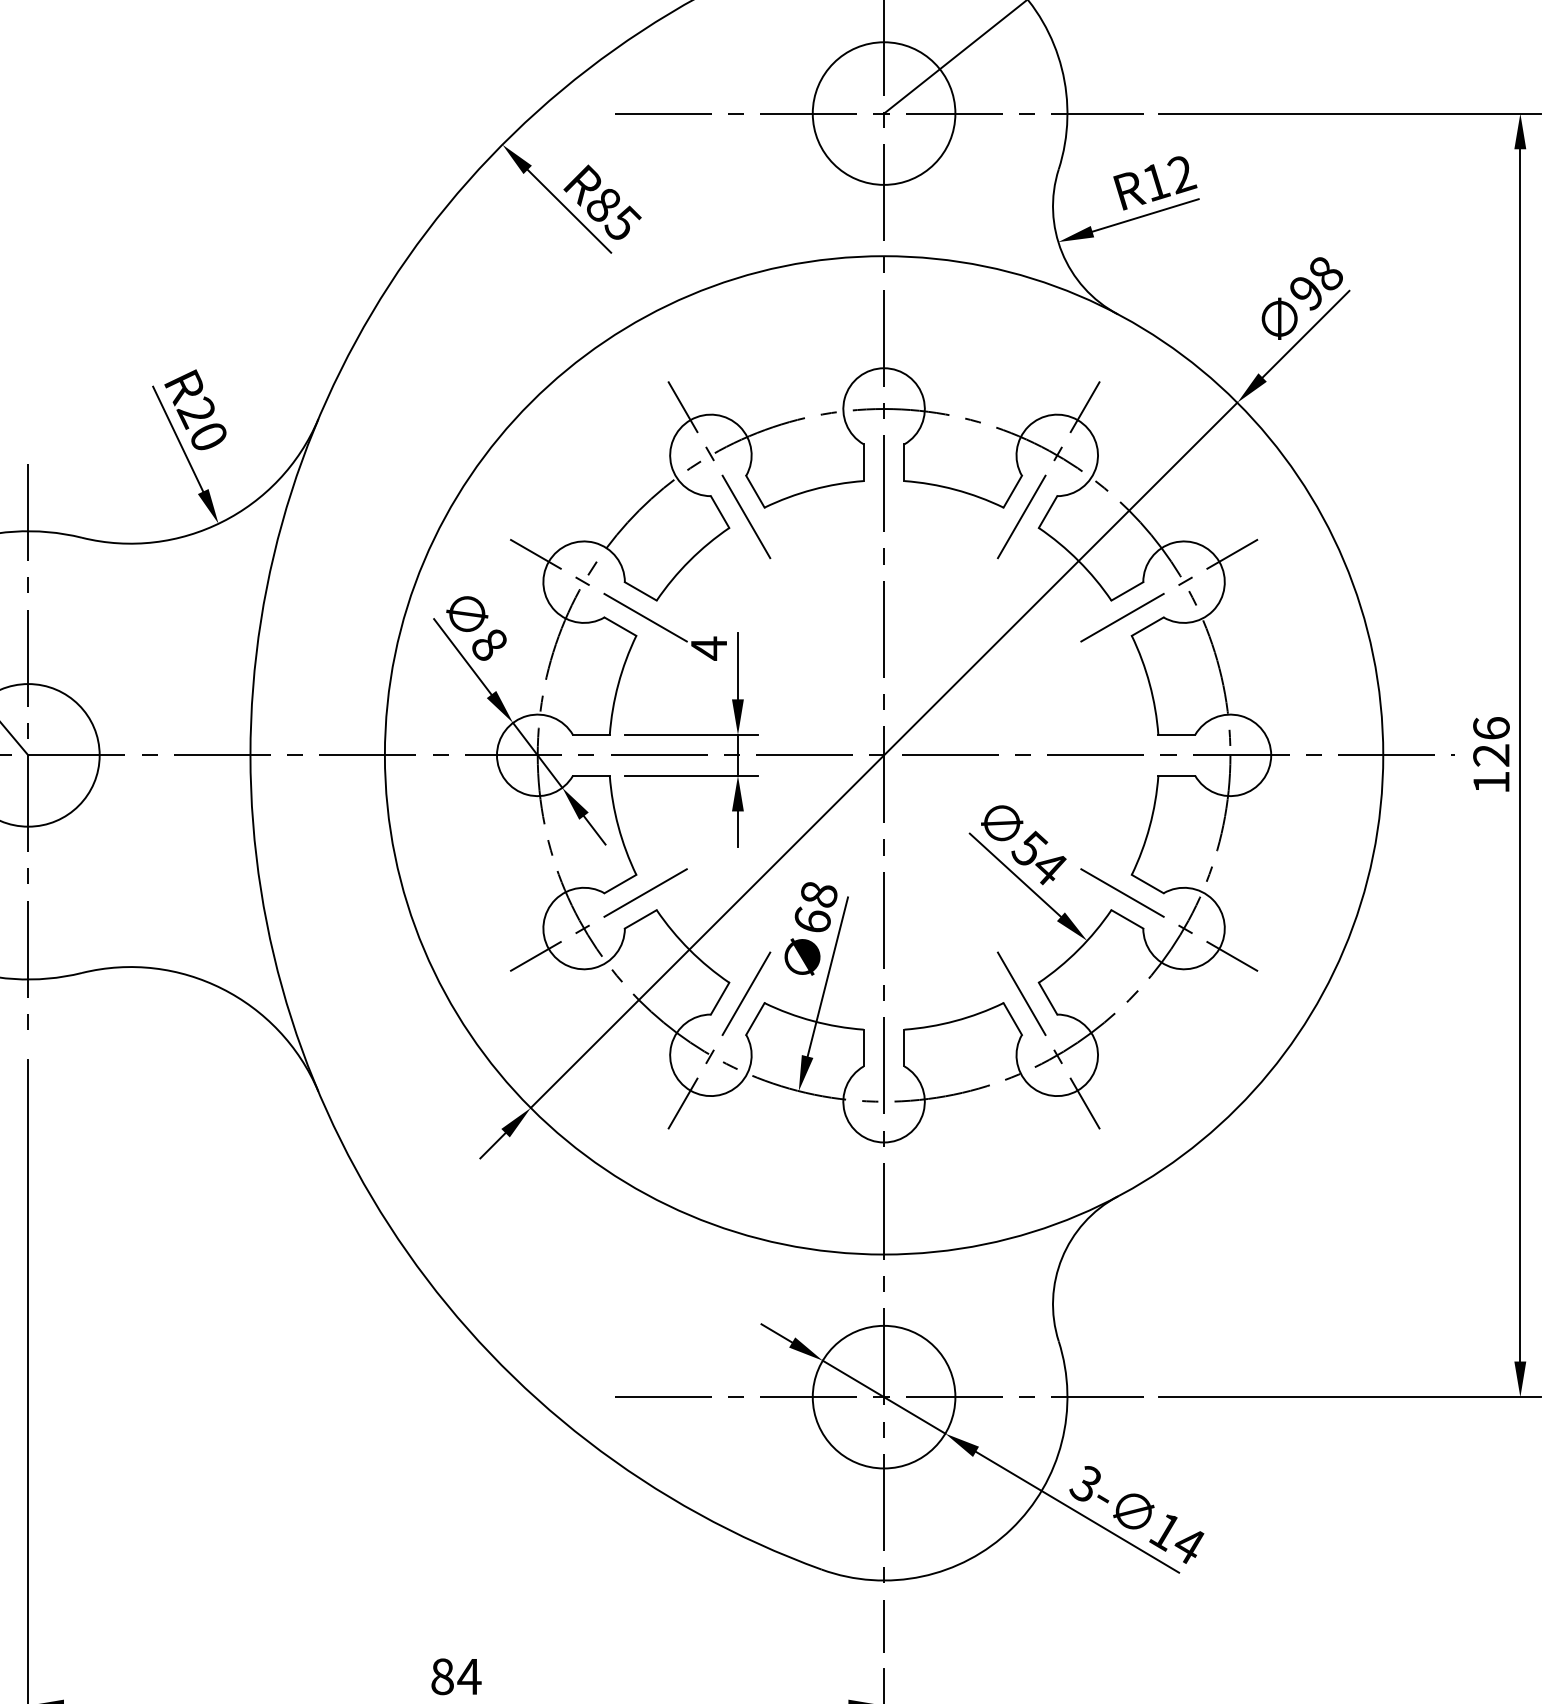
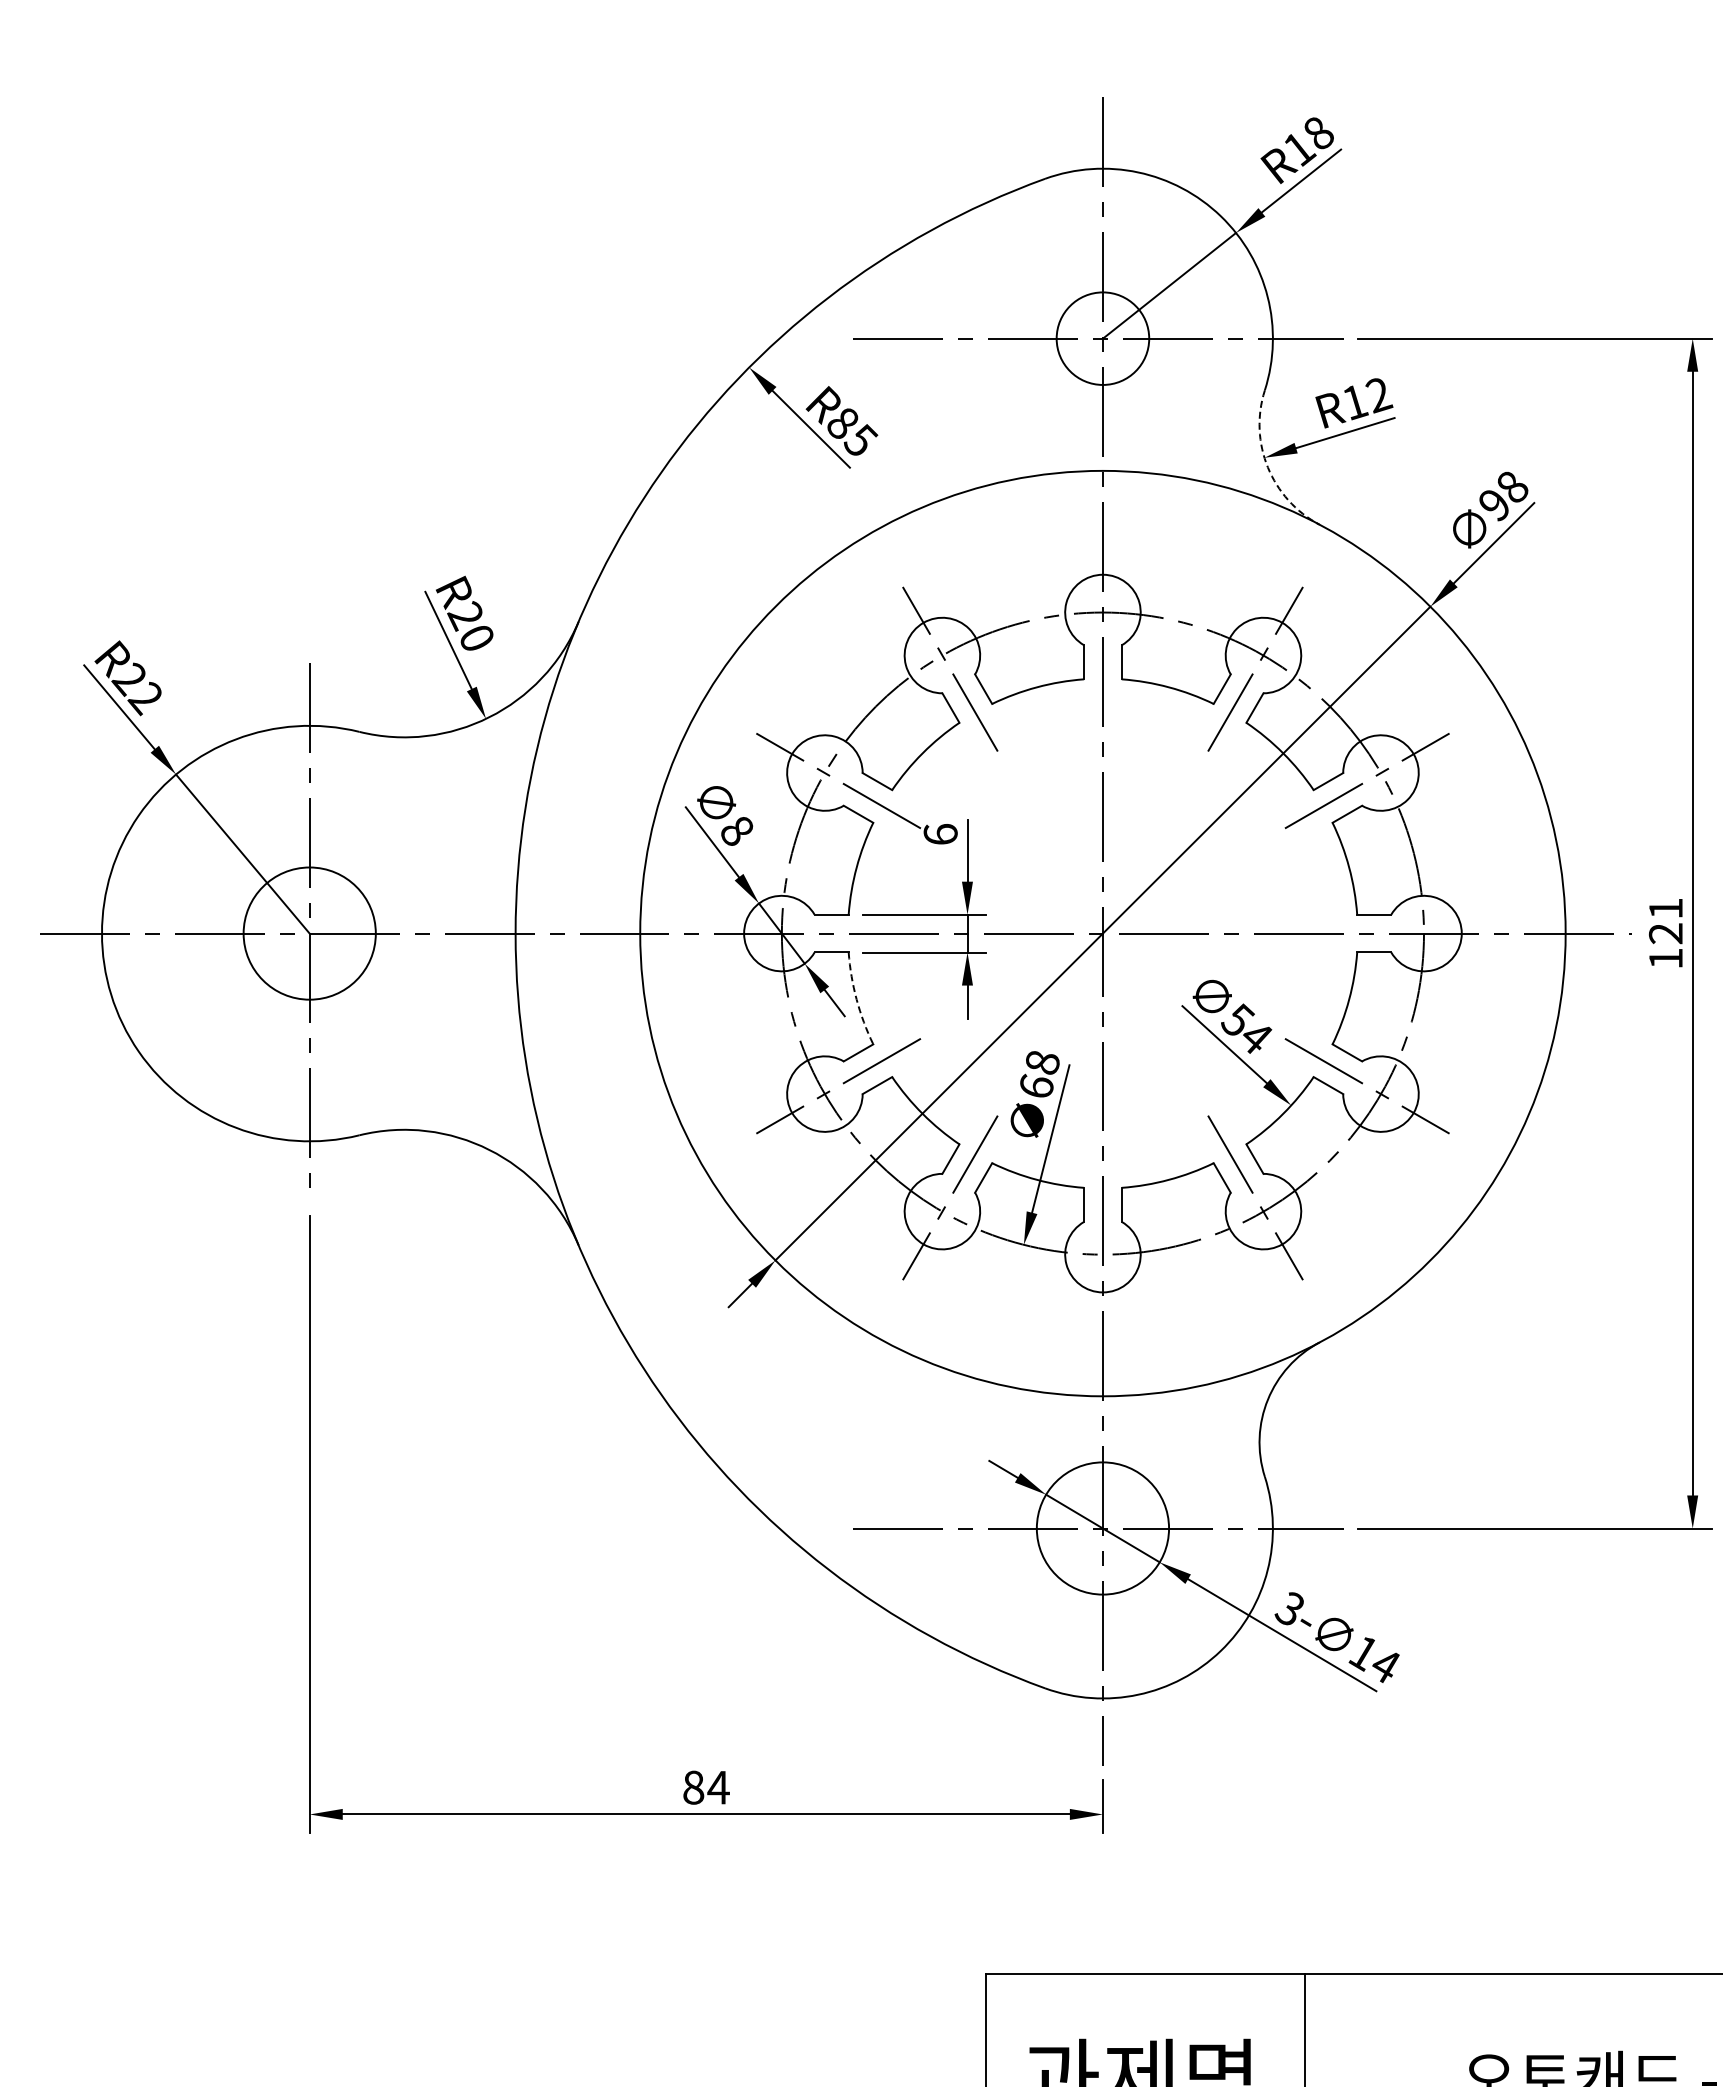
circle: (883, 113) -> (1102, 338), size x0.7
arc: (1061, 252) -> (1267, 467), solid -> dashed
text: (708, 648) -> (940, 834), 4 -> 6
text: (1490, 728) -> (1665, 908), 126 -> 121
arc: (618, 826) -> (856, 999), solid -> dashed

